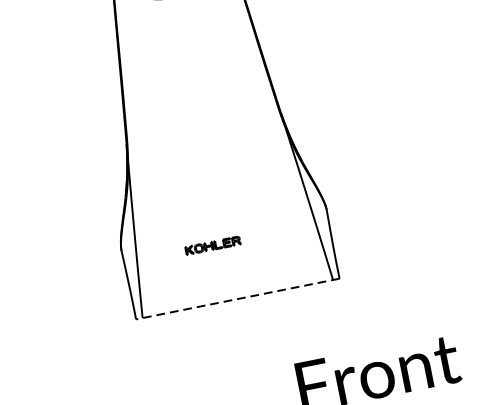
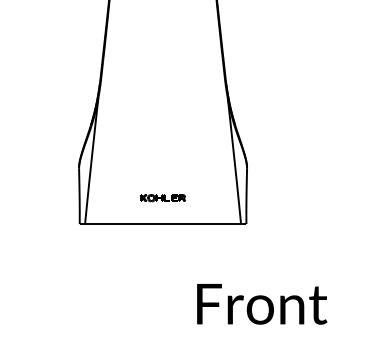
part: (212, 246) -> (162, 198), moved
line: (237, 299) -> (162, 224), dashed -> solid

